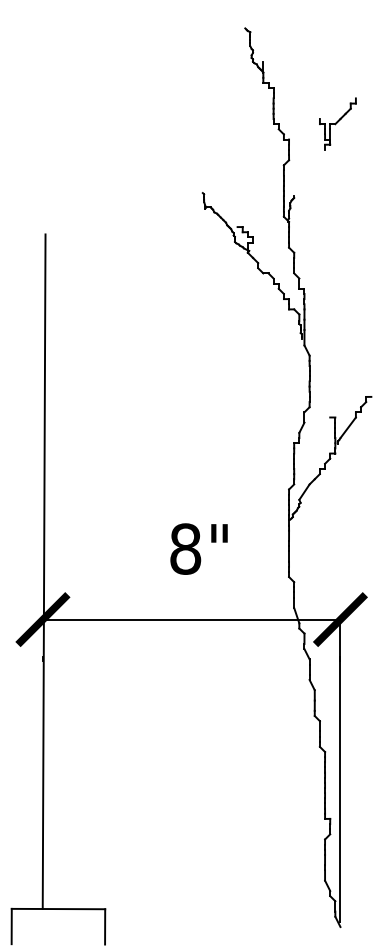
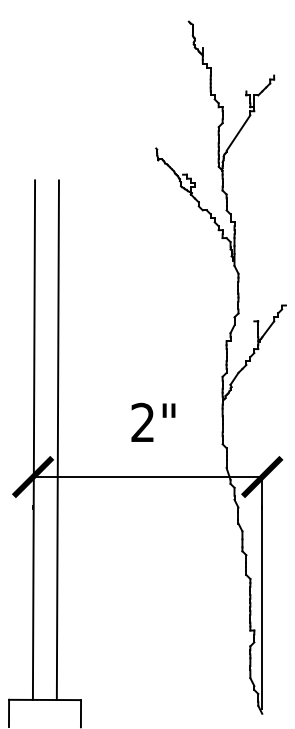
line: (309, 172) -> (238, 132), added
text: (185, 548) -> (142, 422), 8" -> 2"
line: (74, 571) -> (57, 439), added

